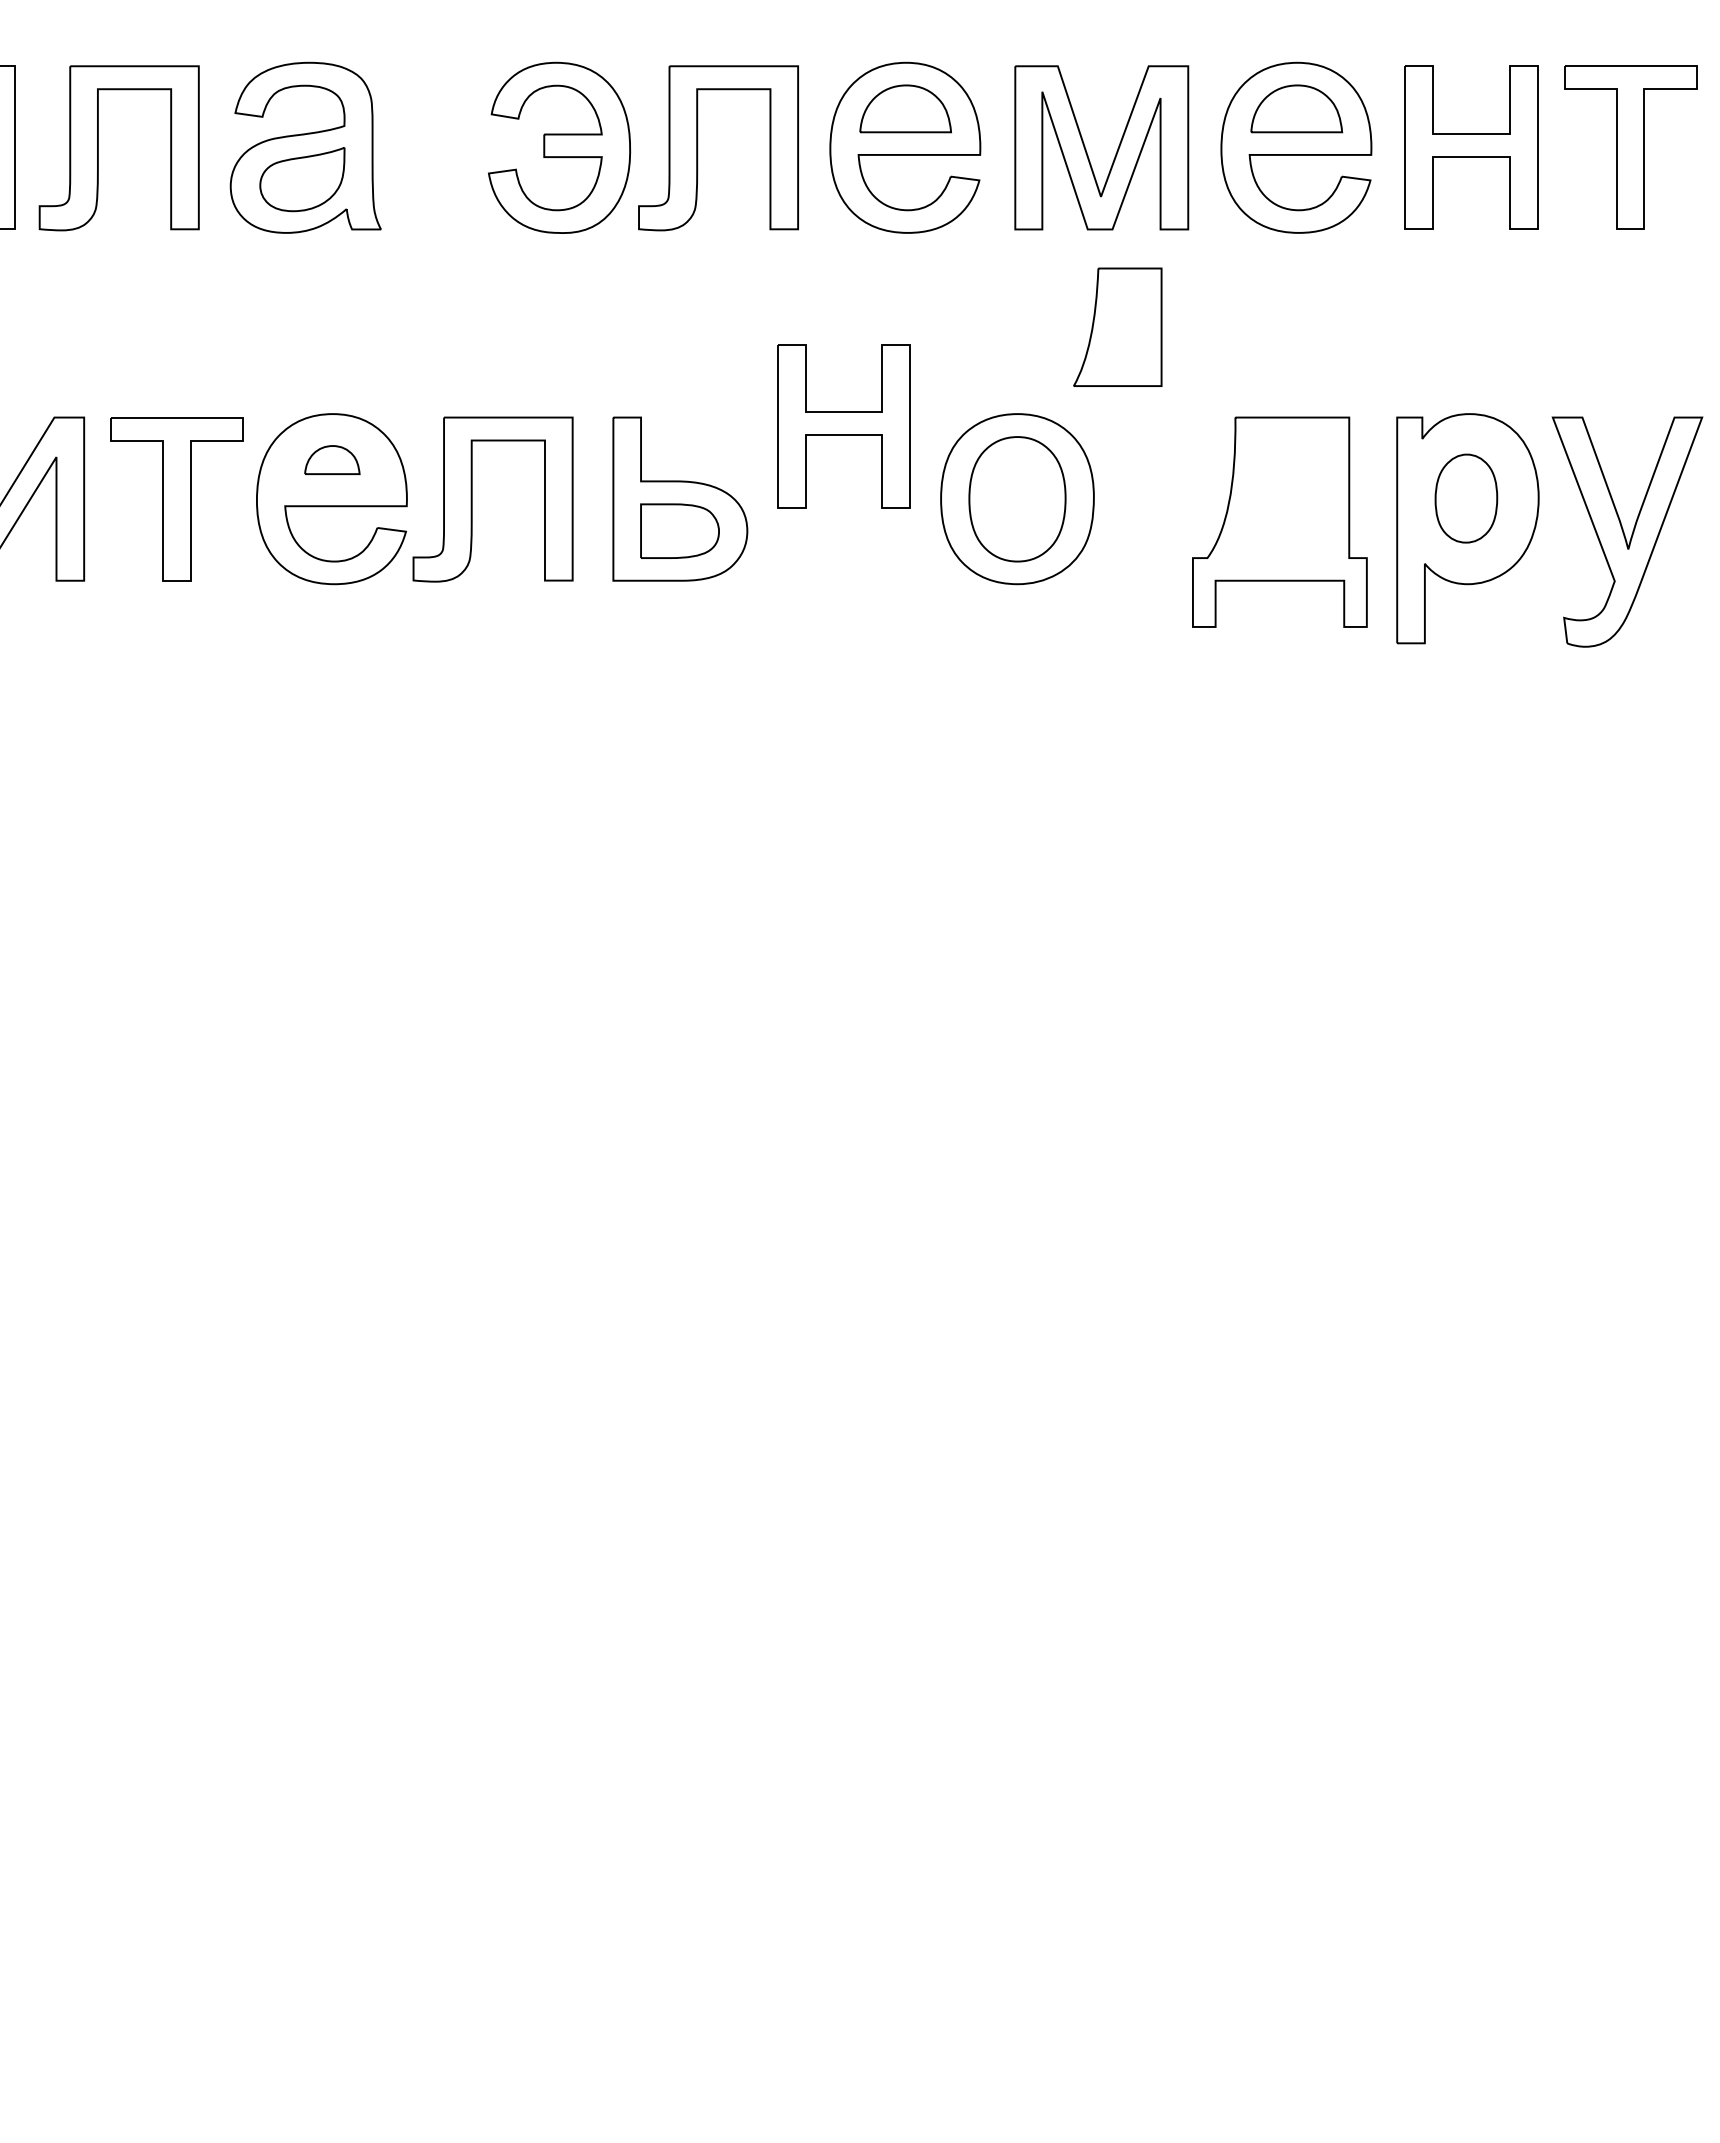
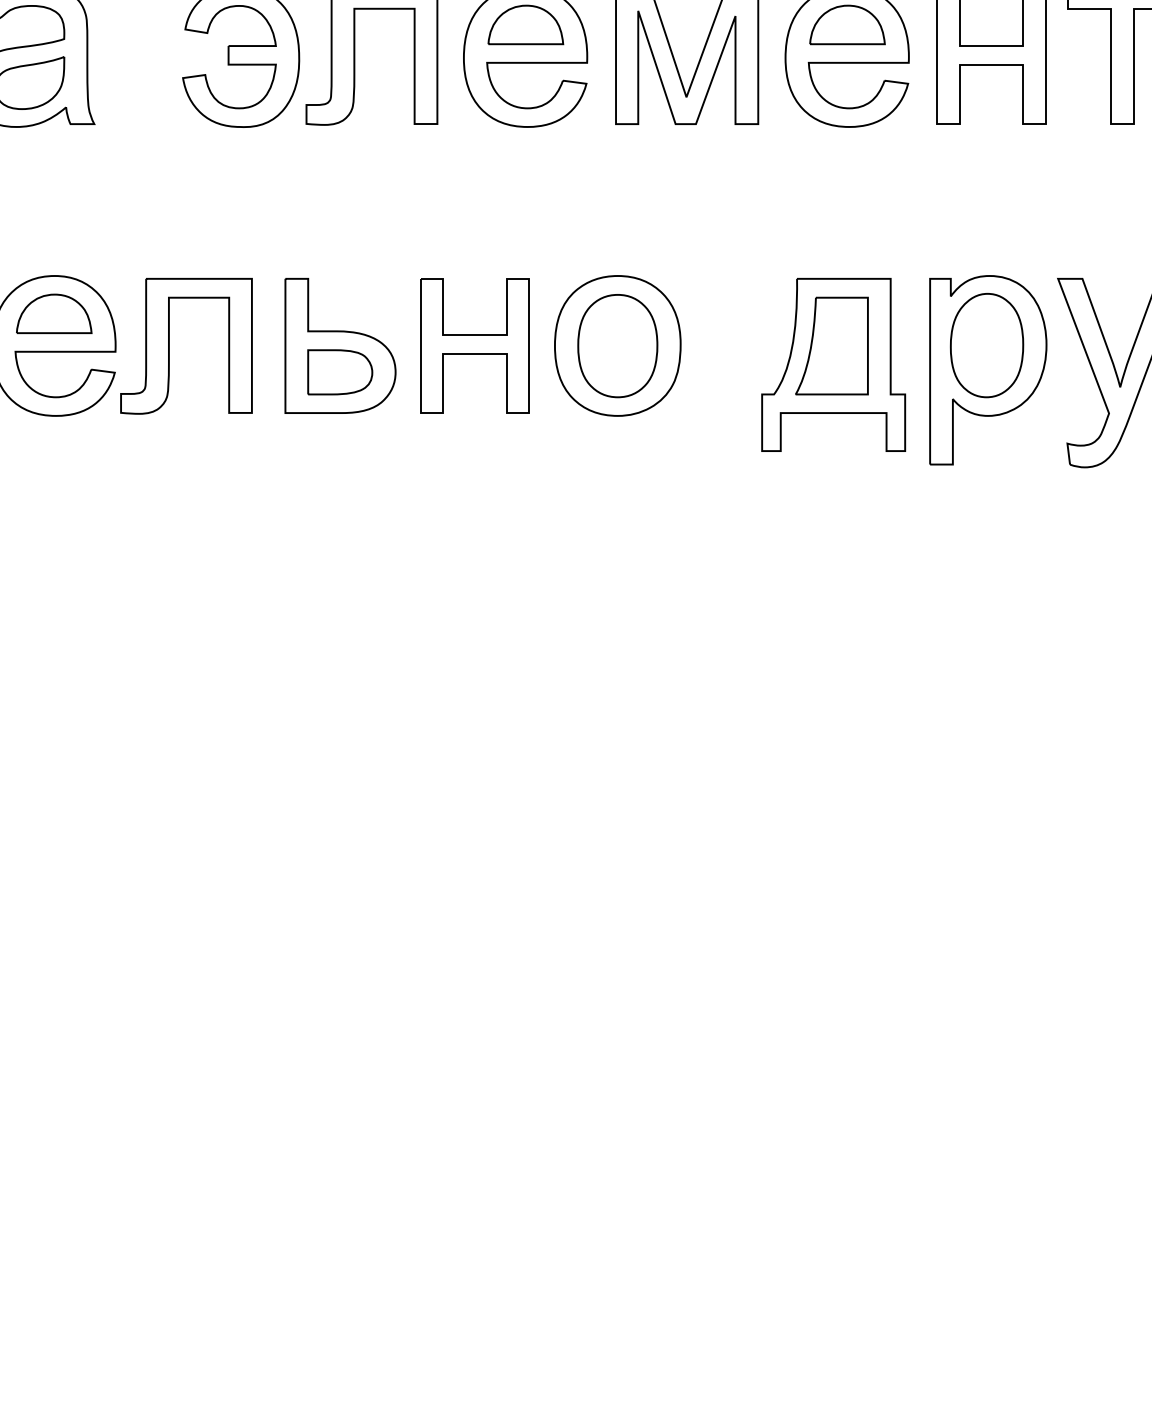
part: (1117, 326) -> (831, 345), moved
part: (843, 426) -> (474, 346), moved
part: (332, 459) -> (54, 313), size x1.67
part: (1466, 498) -> (987, 345), size x1.43

